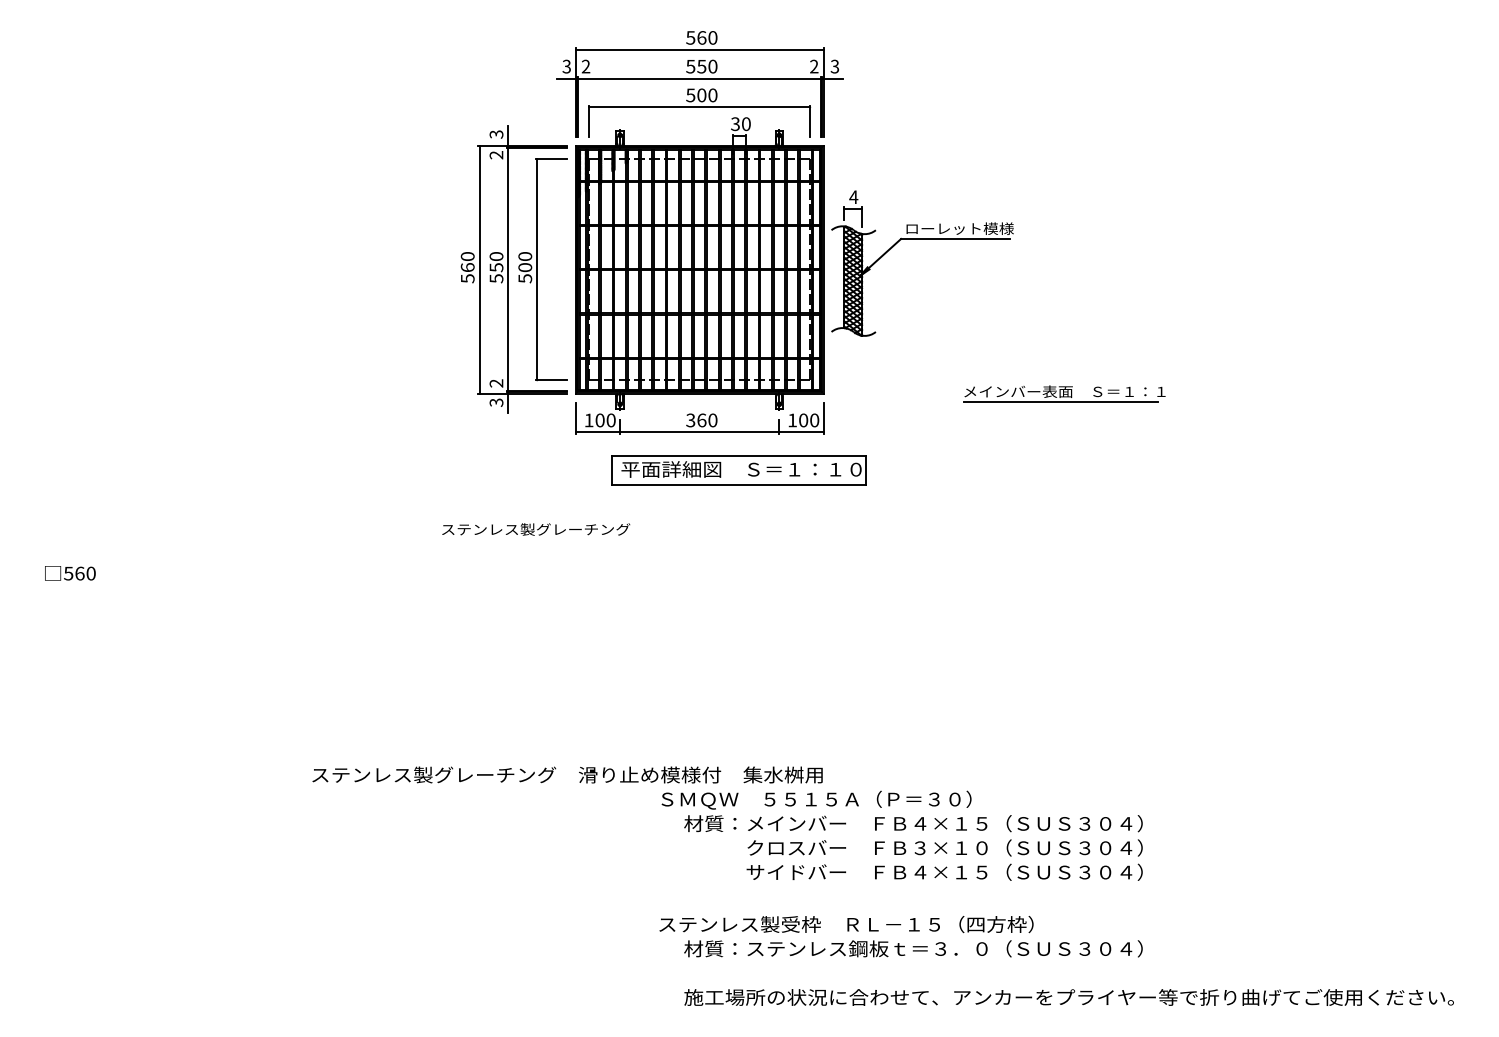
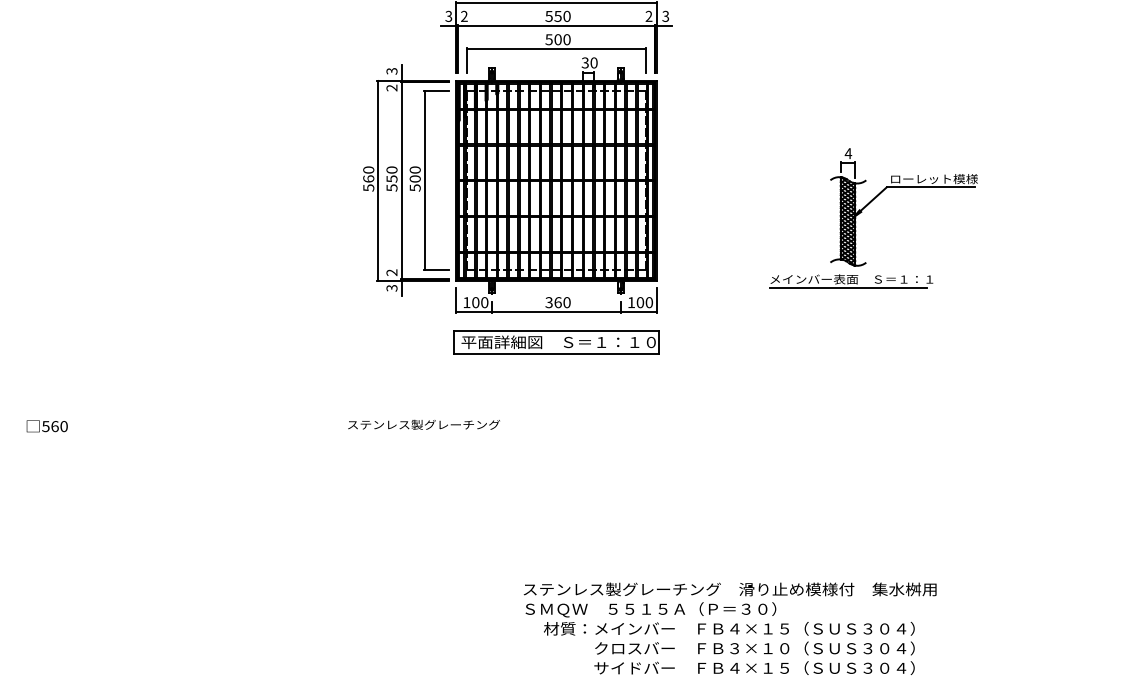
part: (922, 239) -> (904, 187), moved
part: (738, 470) -> (556, 343), moved
text: (536, 529) -> (424, 424), moved
text: (567, 774) -> (730, 589), moved

